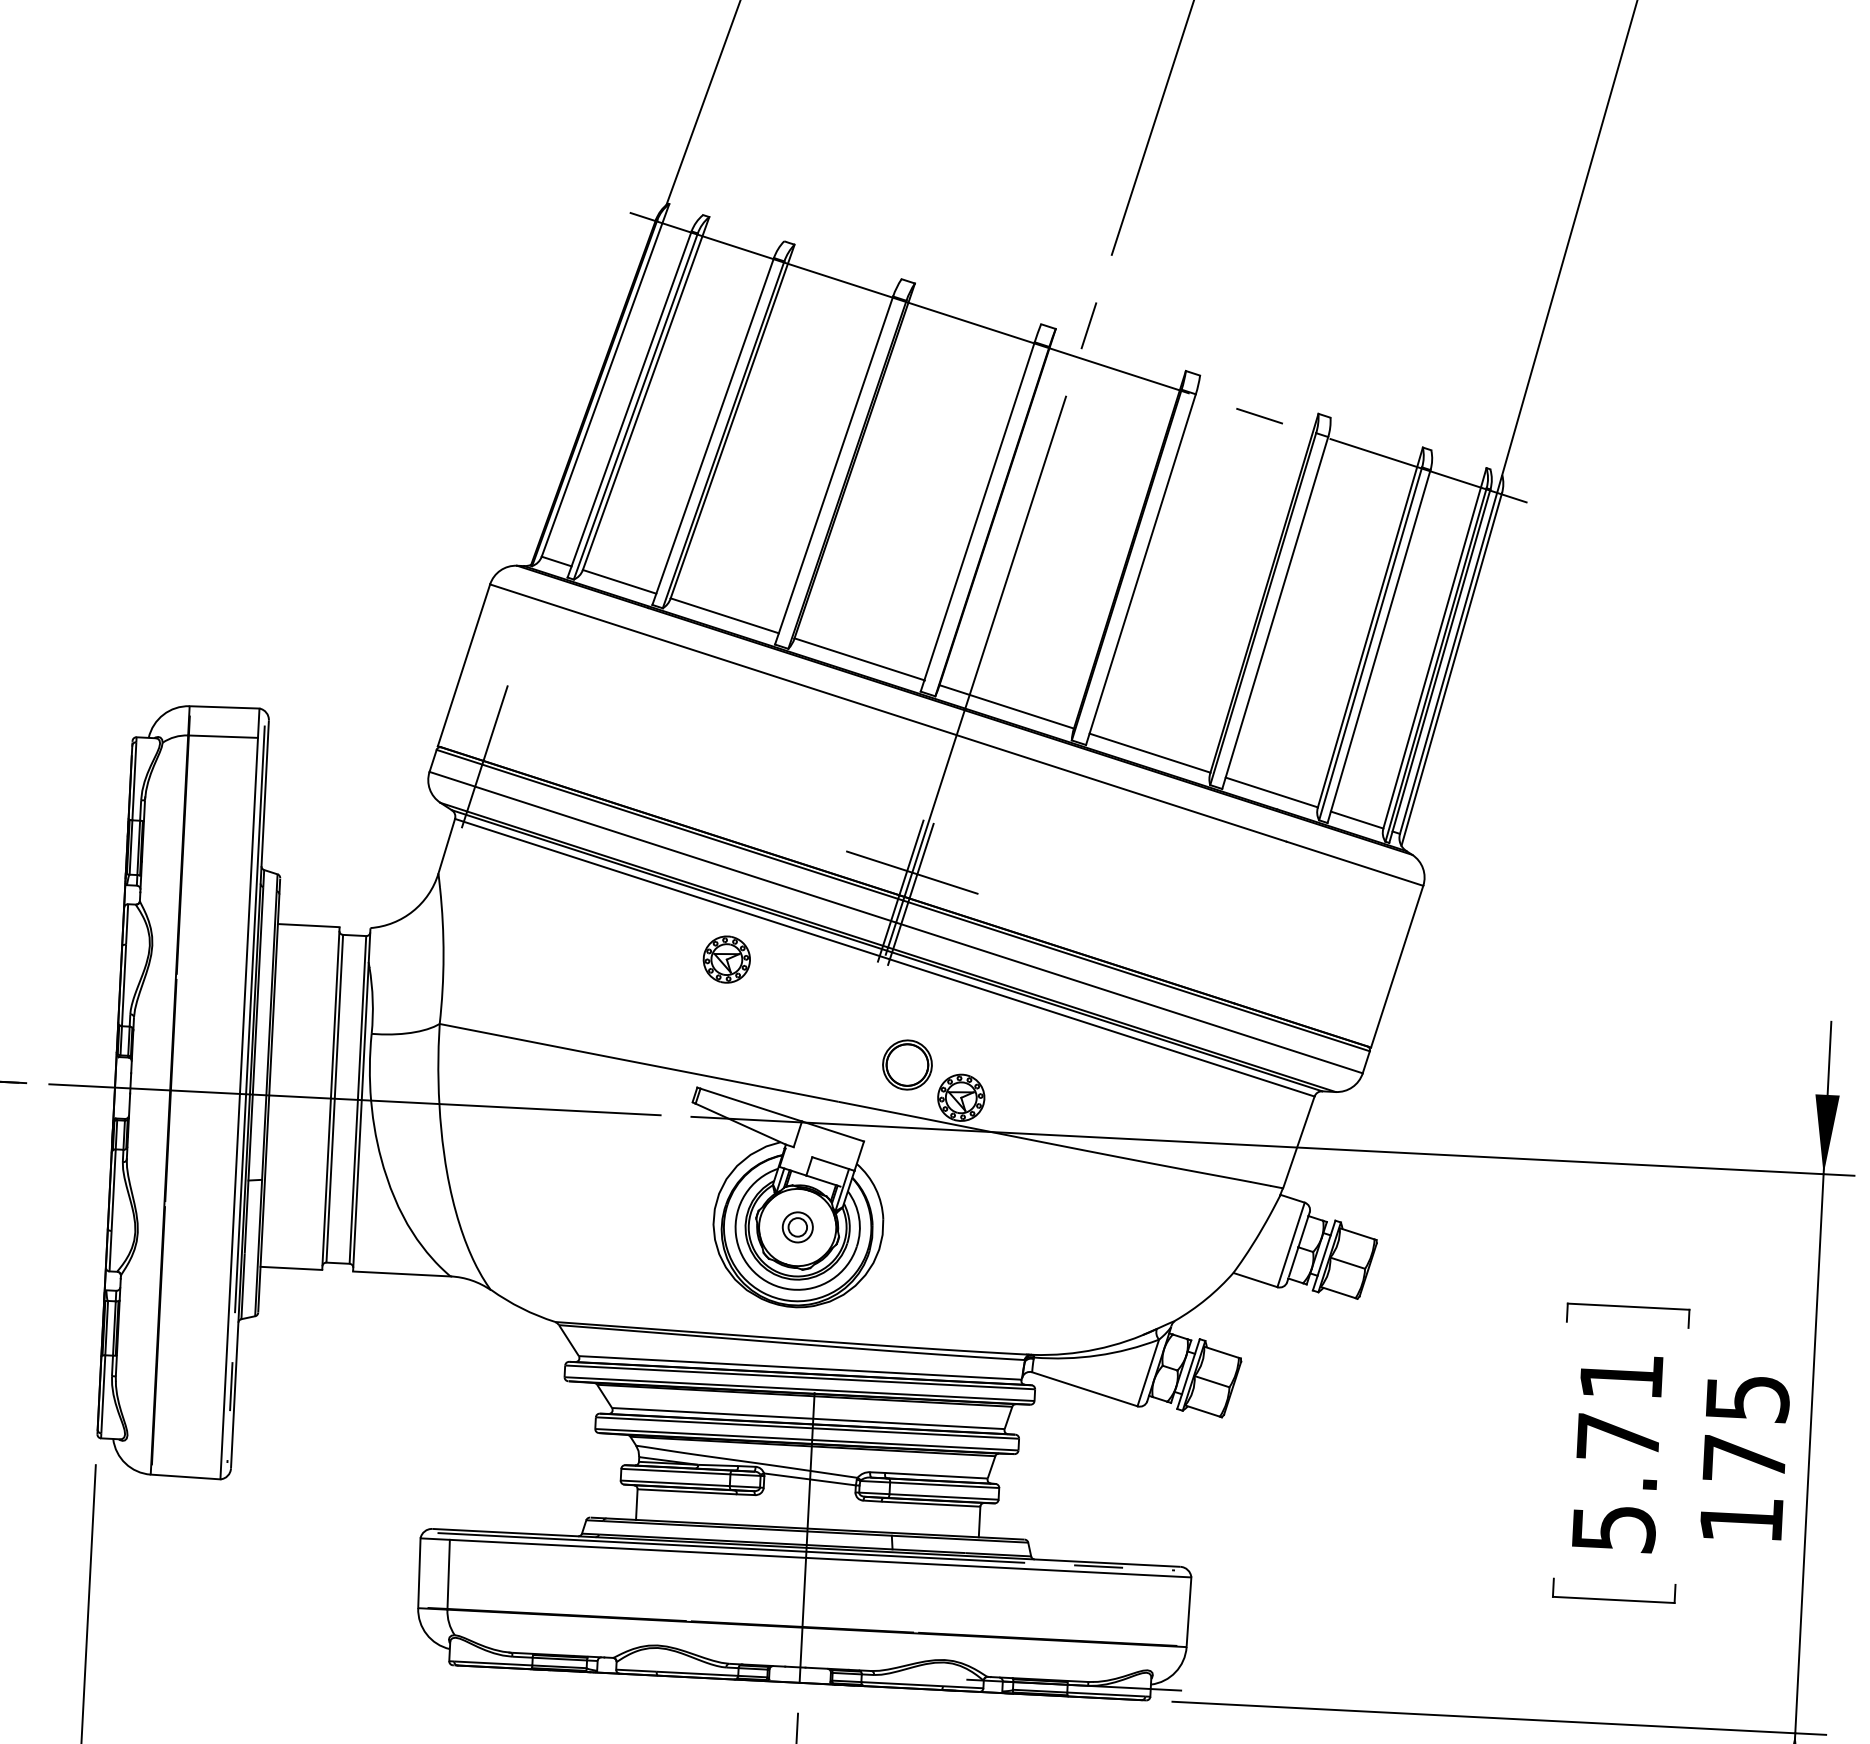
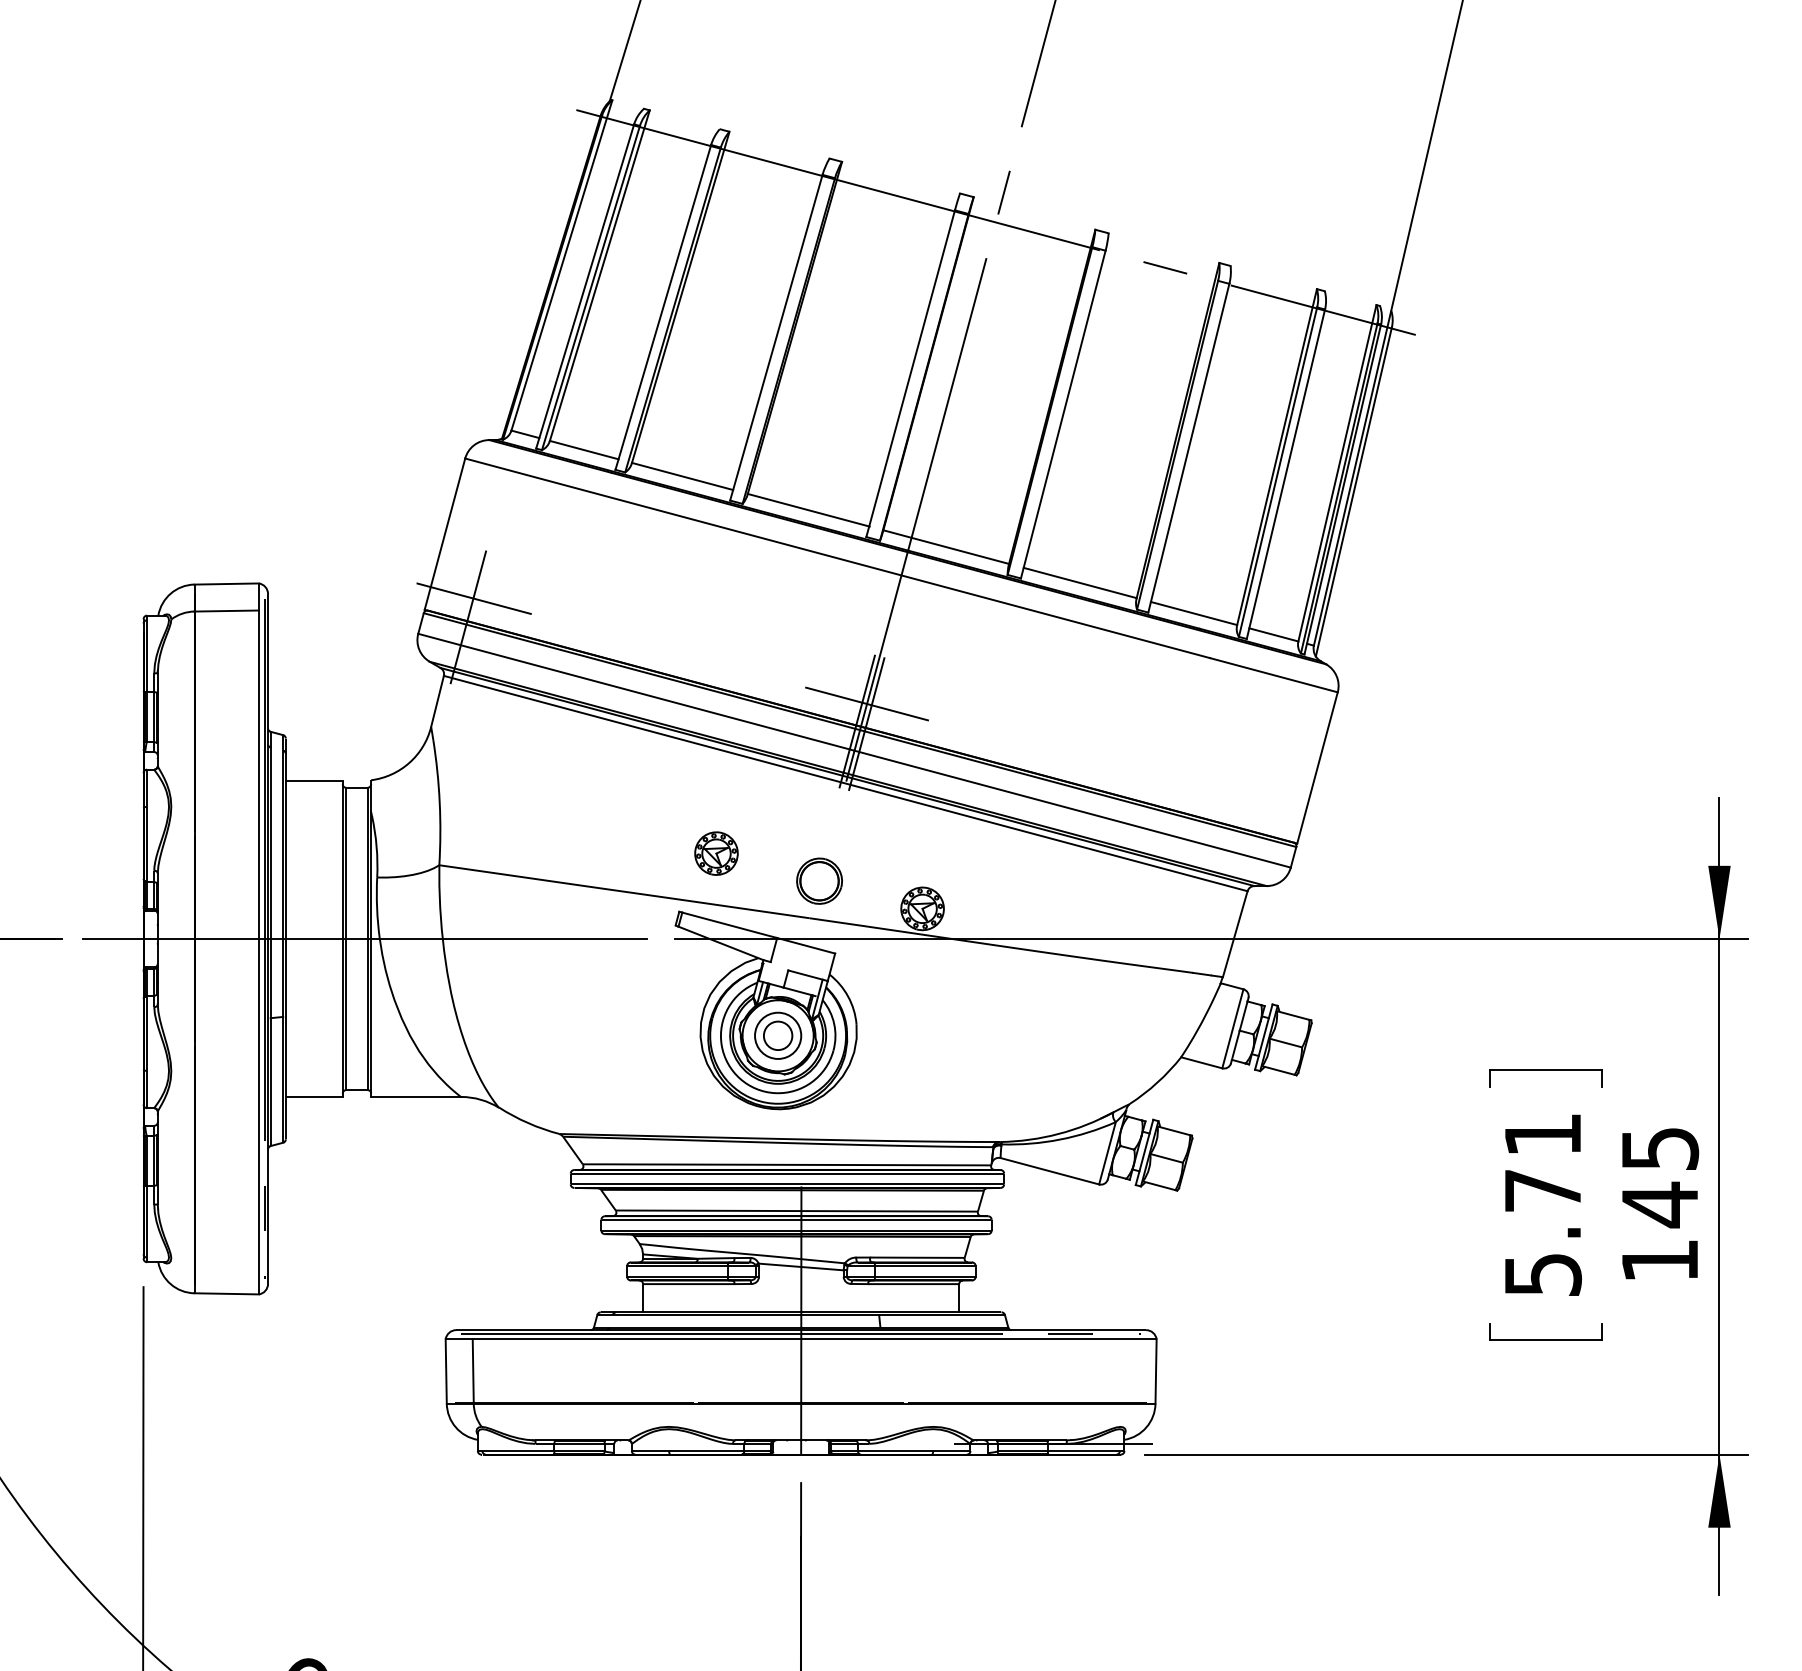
line: (491, 736) -> (473, 598), added
part: (726, 959) -> (716, 853), moved
part: (907, 1064) -> (819, 880), moved
part: (798, 1227) -> (778, 1035), size x1.67
text: (1743, 1458) -> (1659, 1204), 175 -> 145

